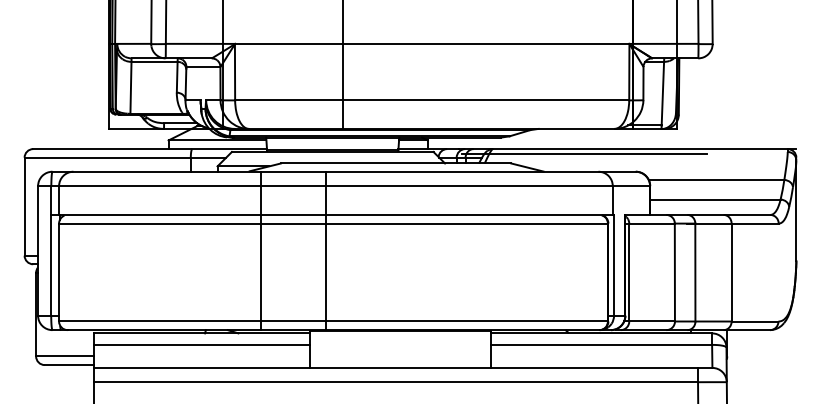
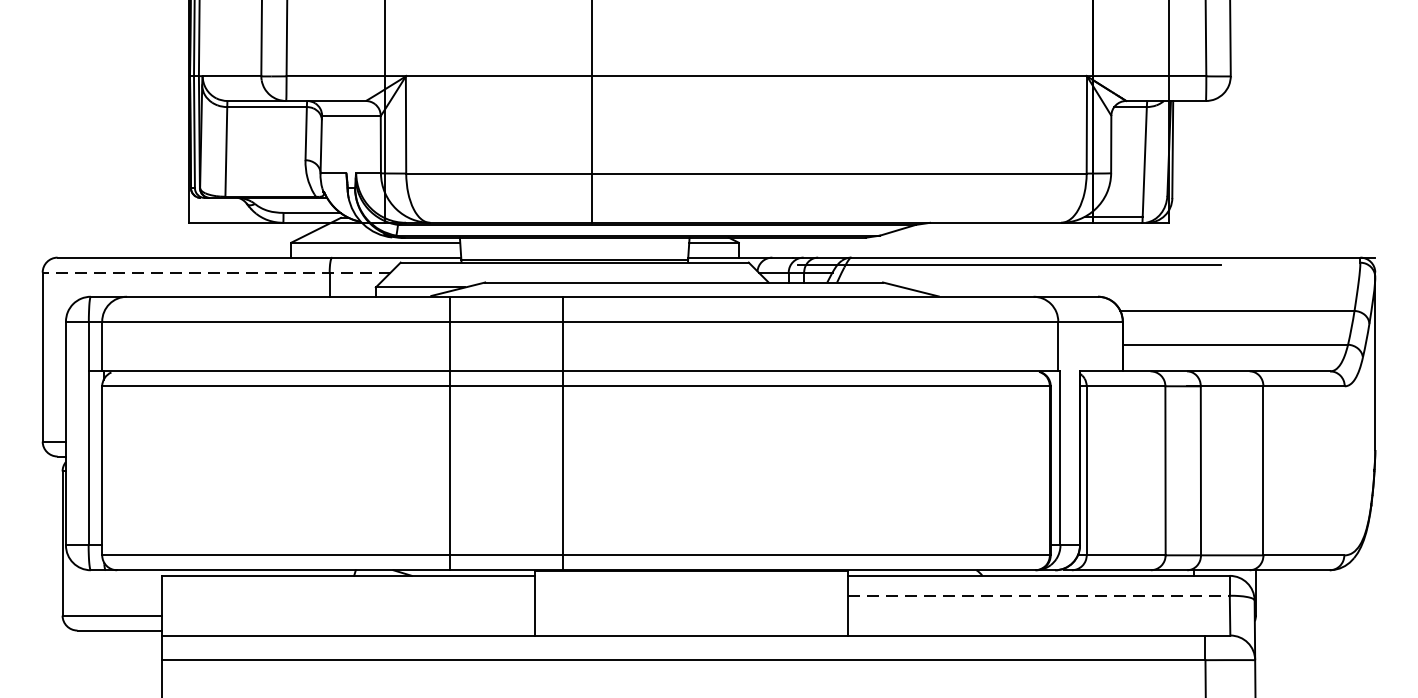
line: (125, 157) -> (216, 272), solid -> dashed
line: (201, 344) -> (348, 595), removed
line: (602, 344) -> (1040, 595), solid -> dashed

